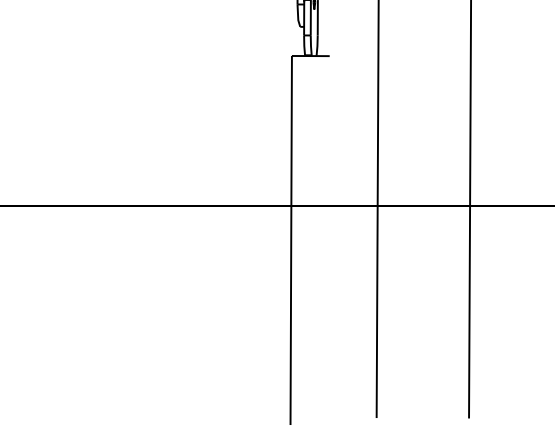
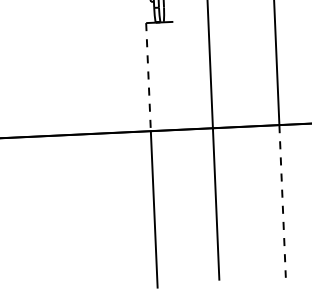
line: (291, 131) -> (148, 77), solid -> dashed
line: (469, 312) -> (282, 201), solid -> dashed

